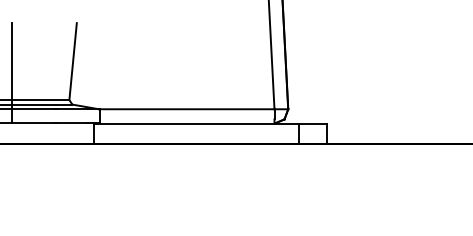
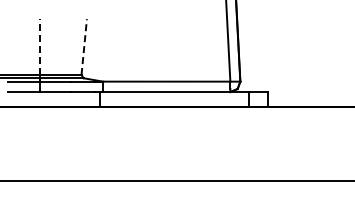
line: (73, 60) -> (84, 46), solid -> dashed
line: (11, 62) -> (39, 47), solid -> dashed

